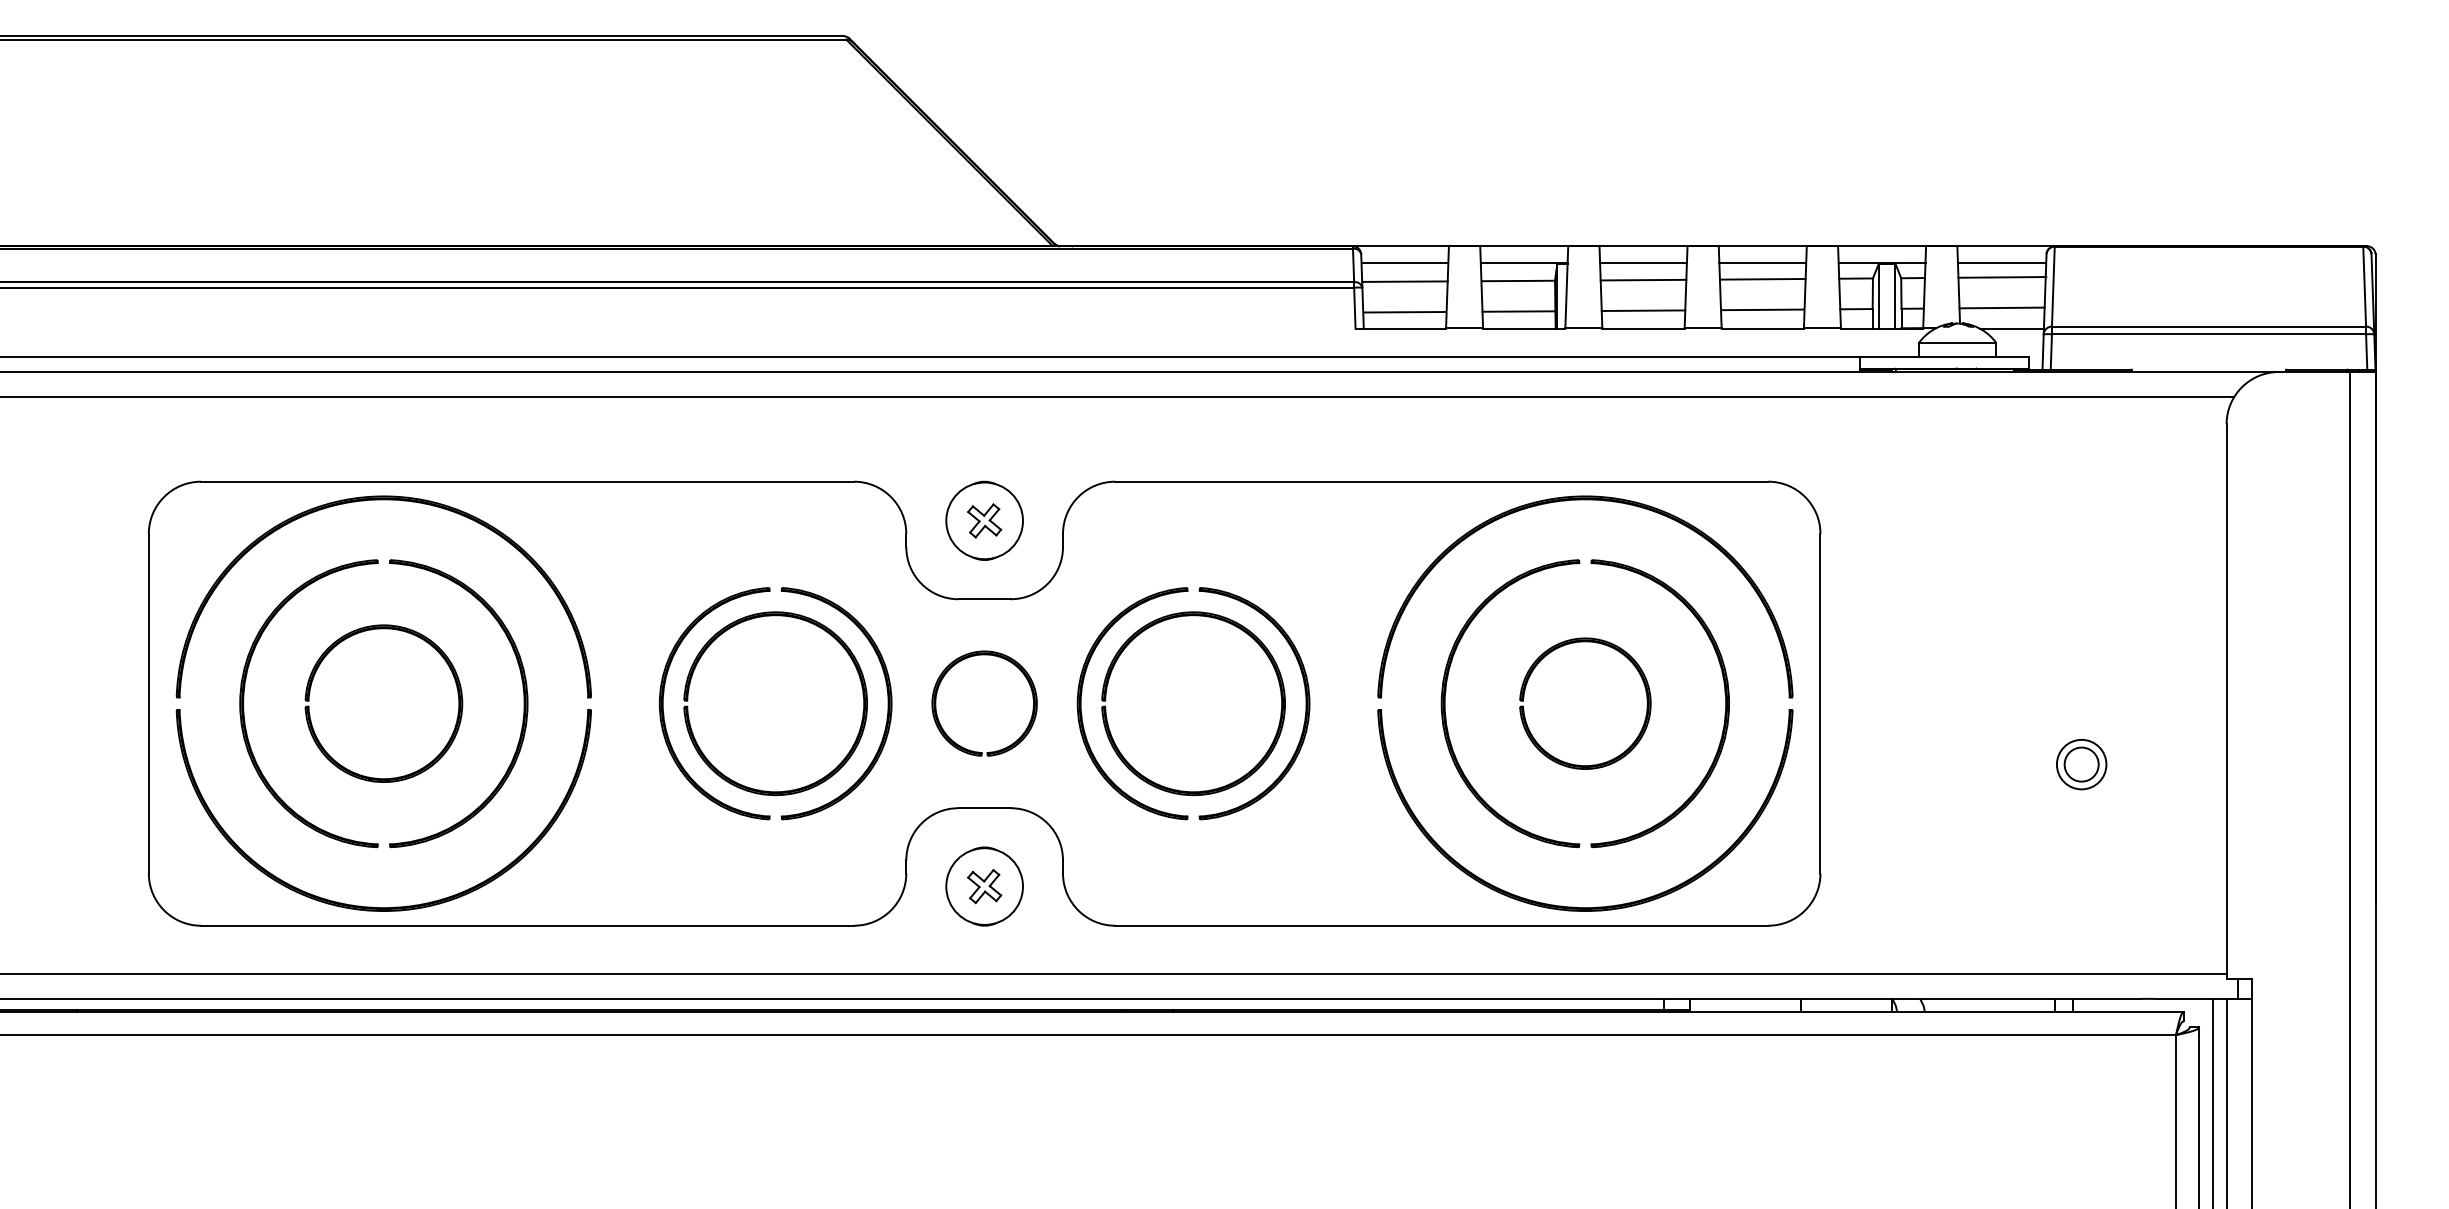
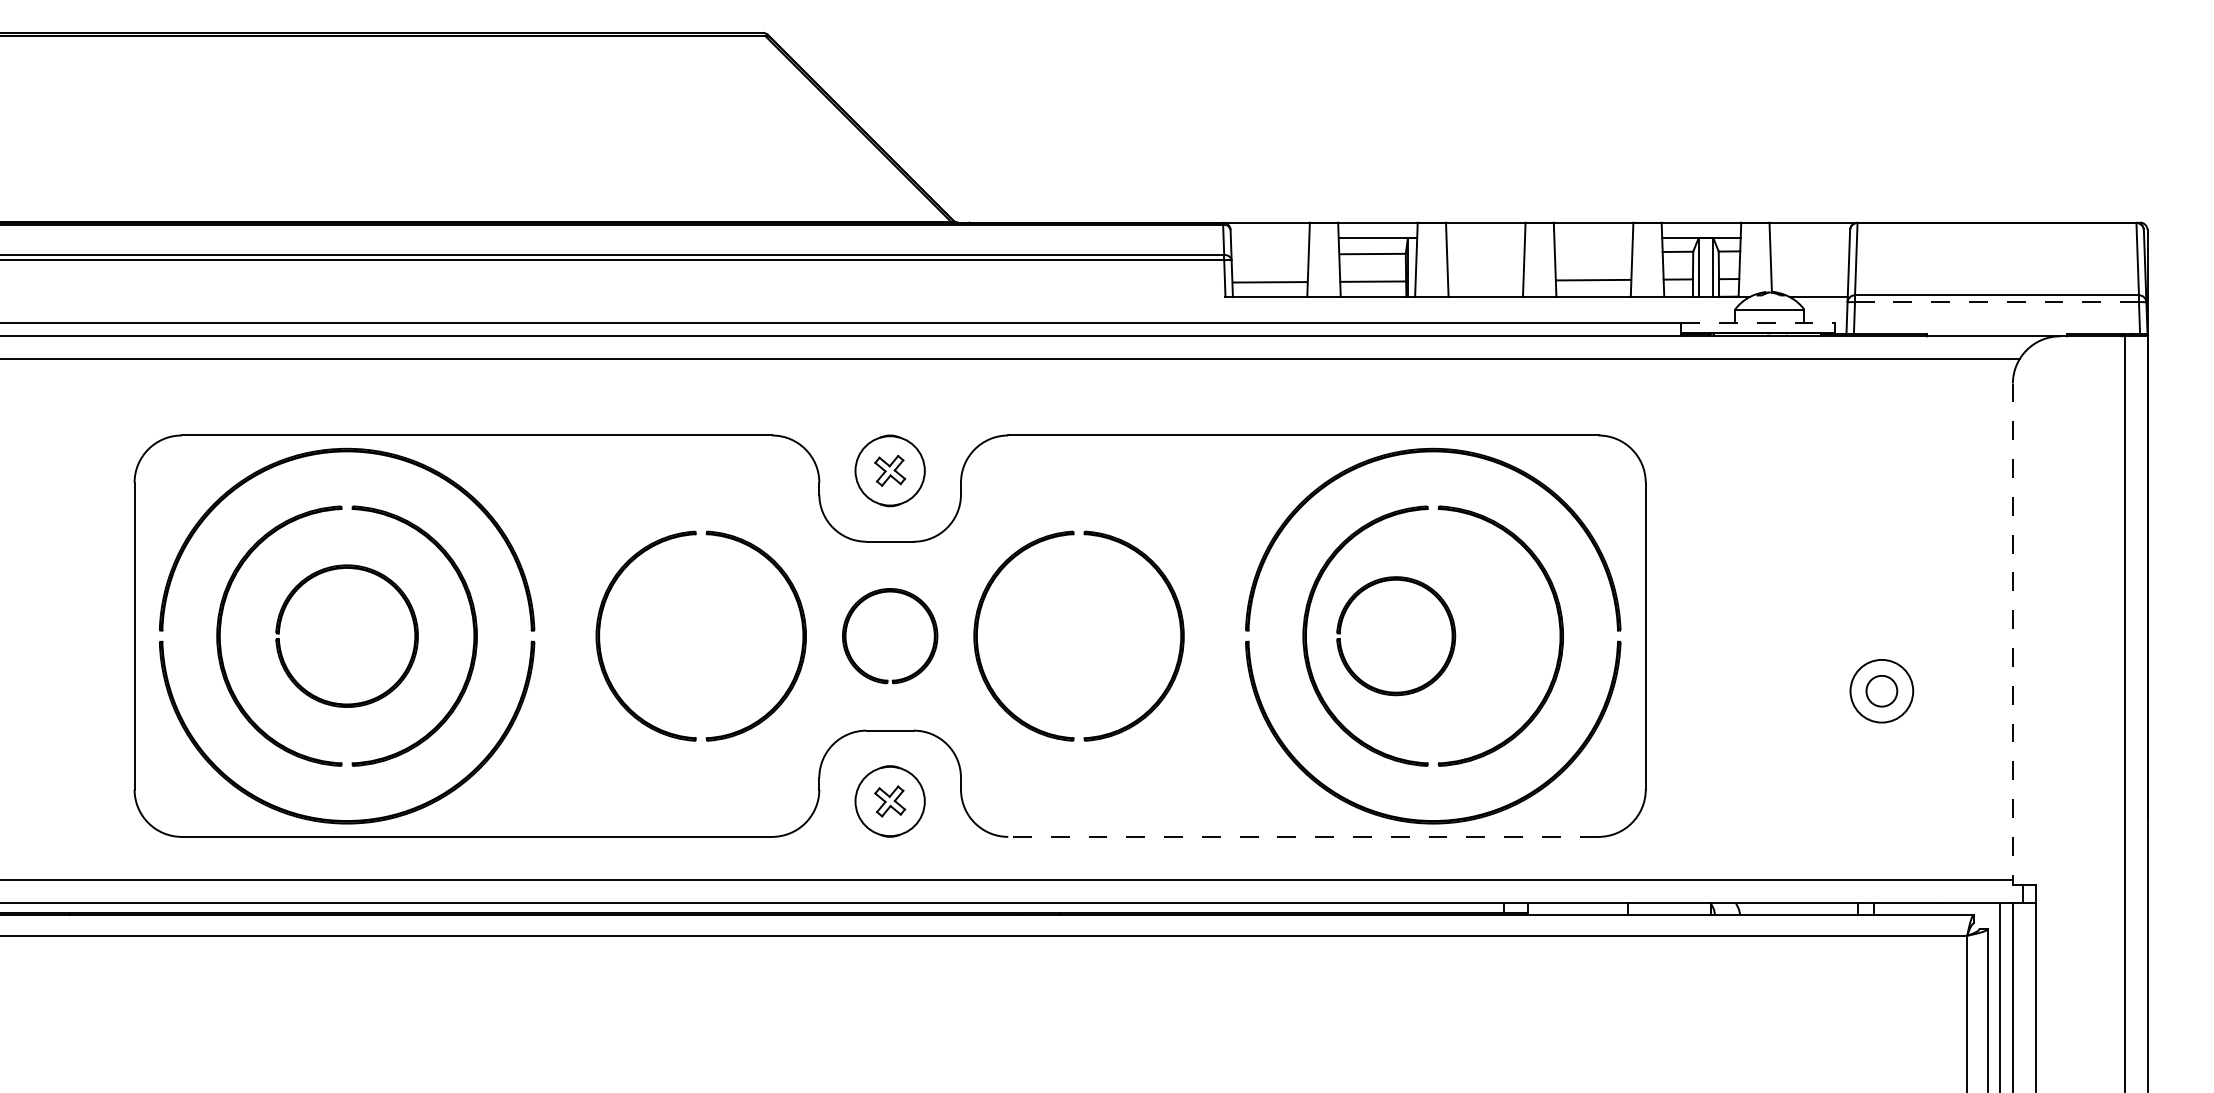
line: (1404, 262) -> (1269, 237), removed
line: (1643, 262) -> (1485, 237), removed
line: (1762, 262) -> (1593, 237), removed
line: (2001, 262) -> (1809, 237), removed
line: (2002, 277) -> (1810, 250), removed
line: (1762, 278) -> (1593, 251), removed
line: (1643, 279) -> (1485, 252), removed
line: (1404, 281) -> (1269, 254), removed
line: (2001, 307) -> (1809, 278), removed
line: (1643, 310) -> (1485, 280), removed
line: (2208, 334) -> (1996, 302), solid -> dashed
line: (1944, 356) -> (1757, 322), solid -> dashed
part: (1180, 617) -> (1067, 558), removed
part: (741, 623) -> (670, 563), removed
part: (1600, 644) -> (1409, 582), moved
line: (2226, 701) -> (2012, 634), solid -> dashed
circle: (2081, 764) -> (1881, 691), size x1.4
line: (1441, 925) -> (1303, 836), solid -> dashed

